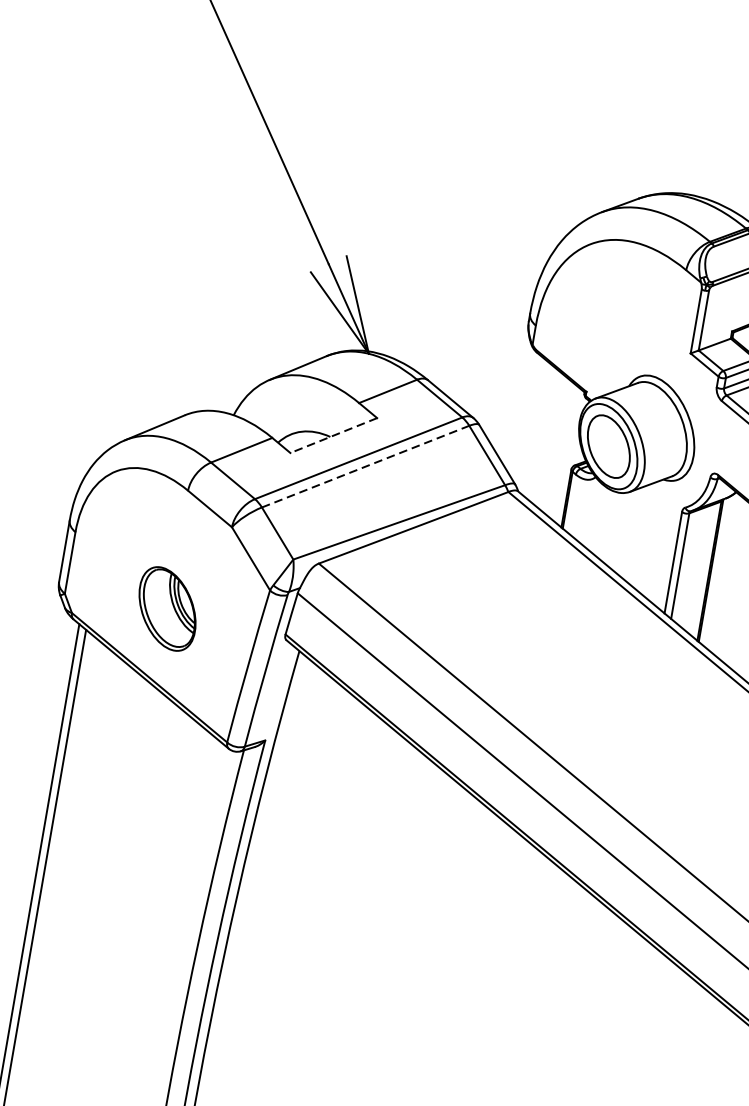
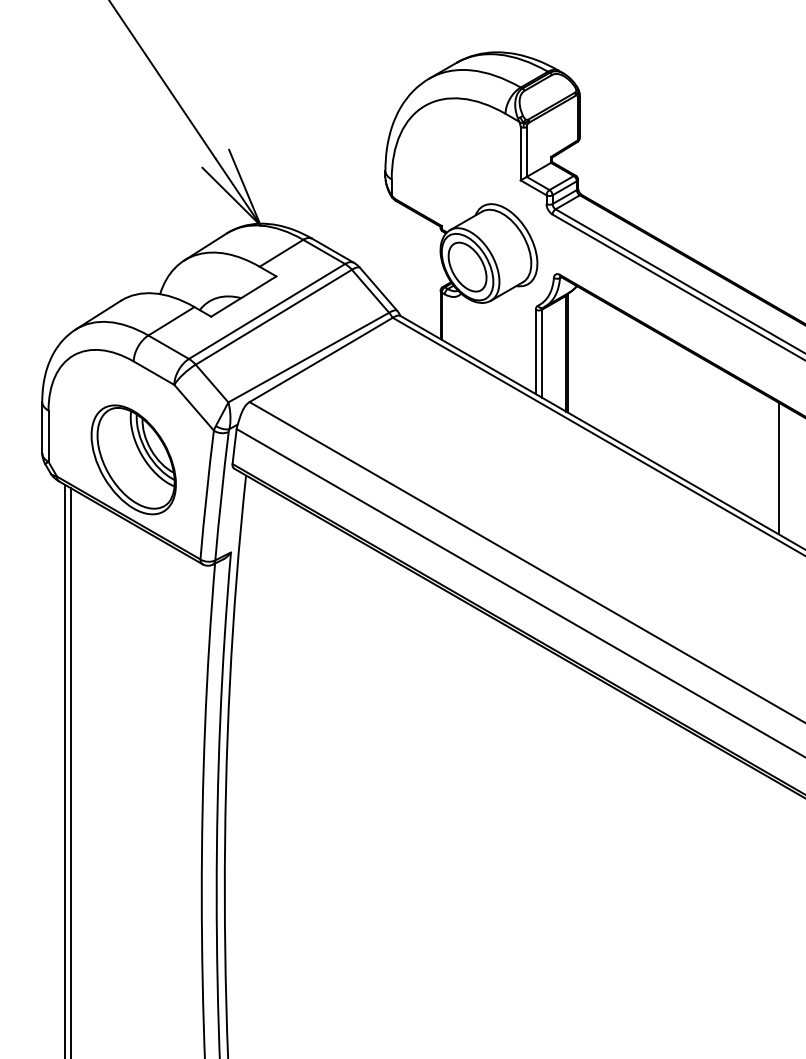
line: (333, 435) -> (243, 296), dashed -> solid
line: (366, 465) -> (274, 316), dashed -> solid
part: (167, 608) -> (133, 459), size x1.67

